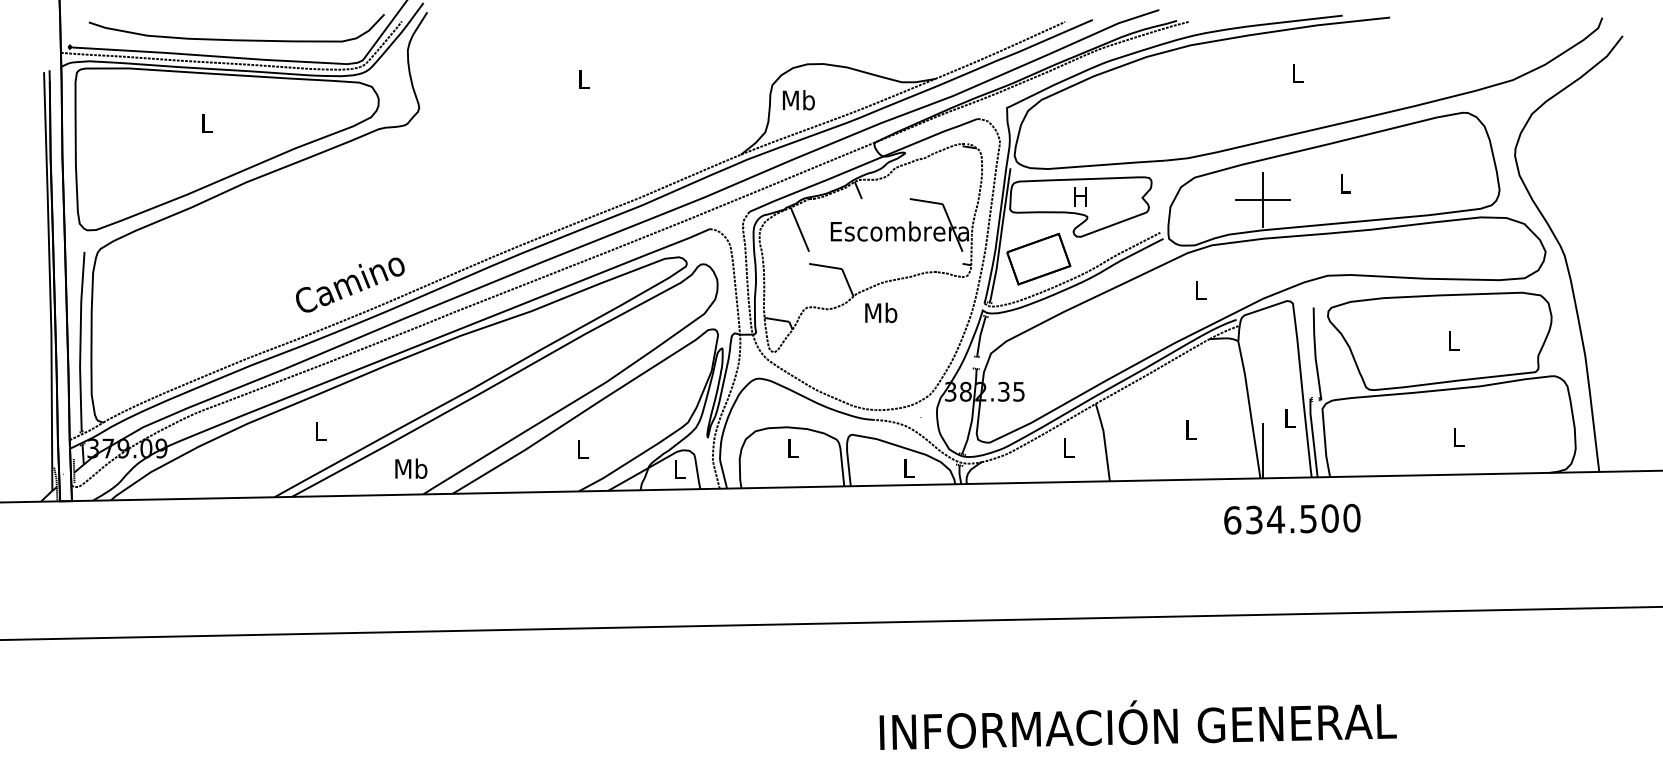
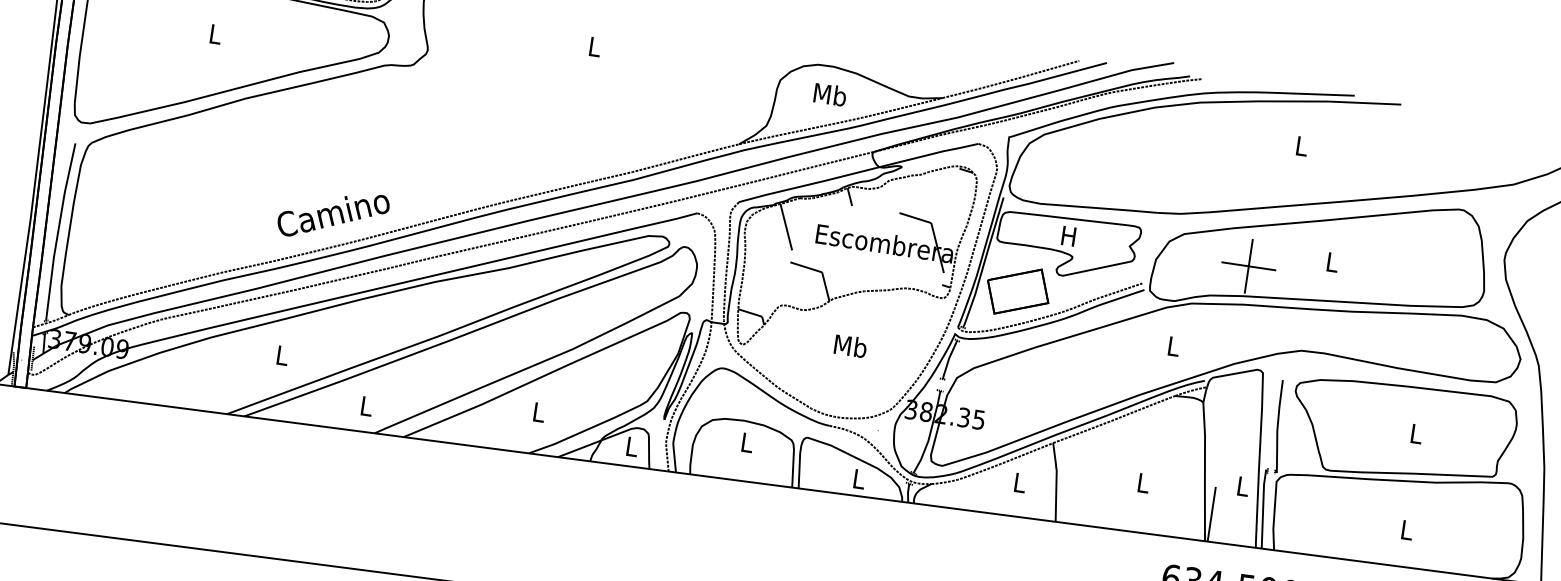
text: (798, 100) -> (829, 94), moved
text: (881, 312) -> (851, 345), moved
text: (411, 468) -> (366, 405), Mb -> L

